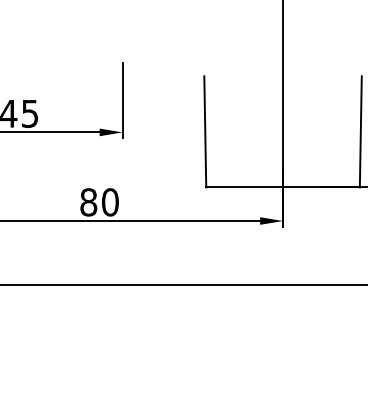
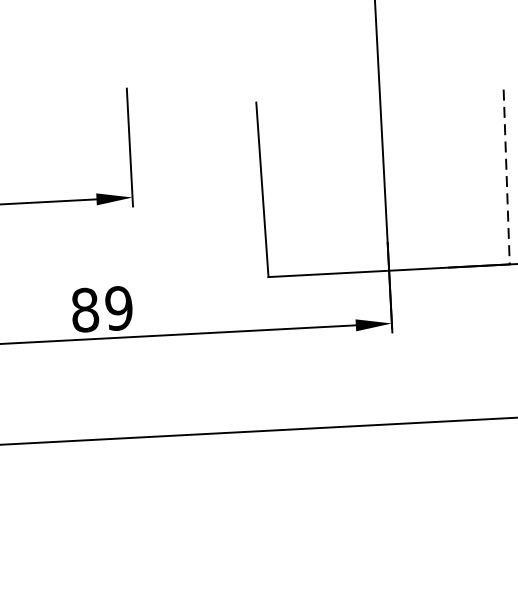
line: (360, 131) -> (506, 176), solid -> dashed
text: (109, 202) -> (117, 308), 80 -> 89

